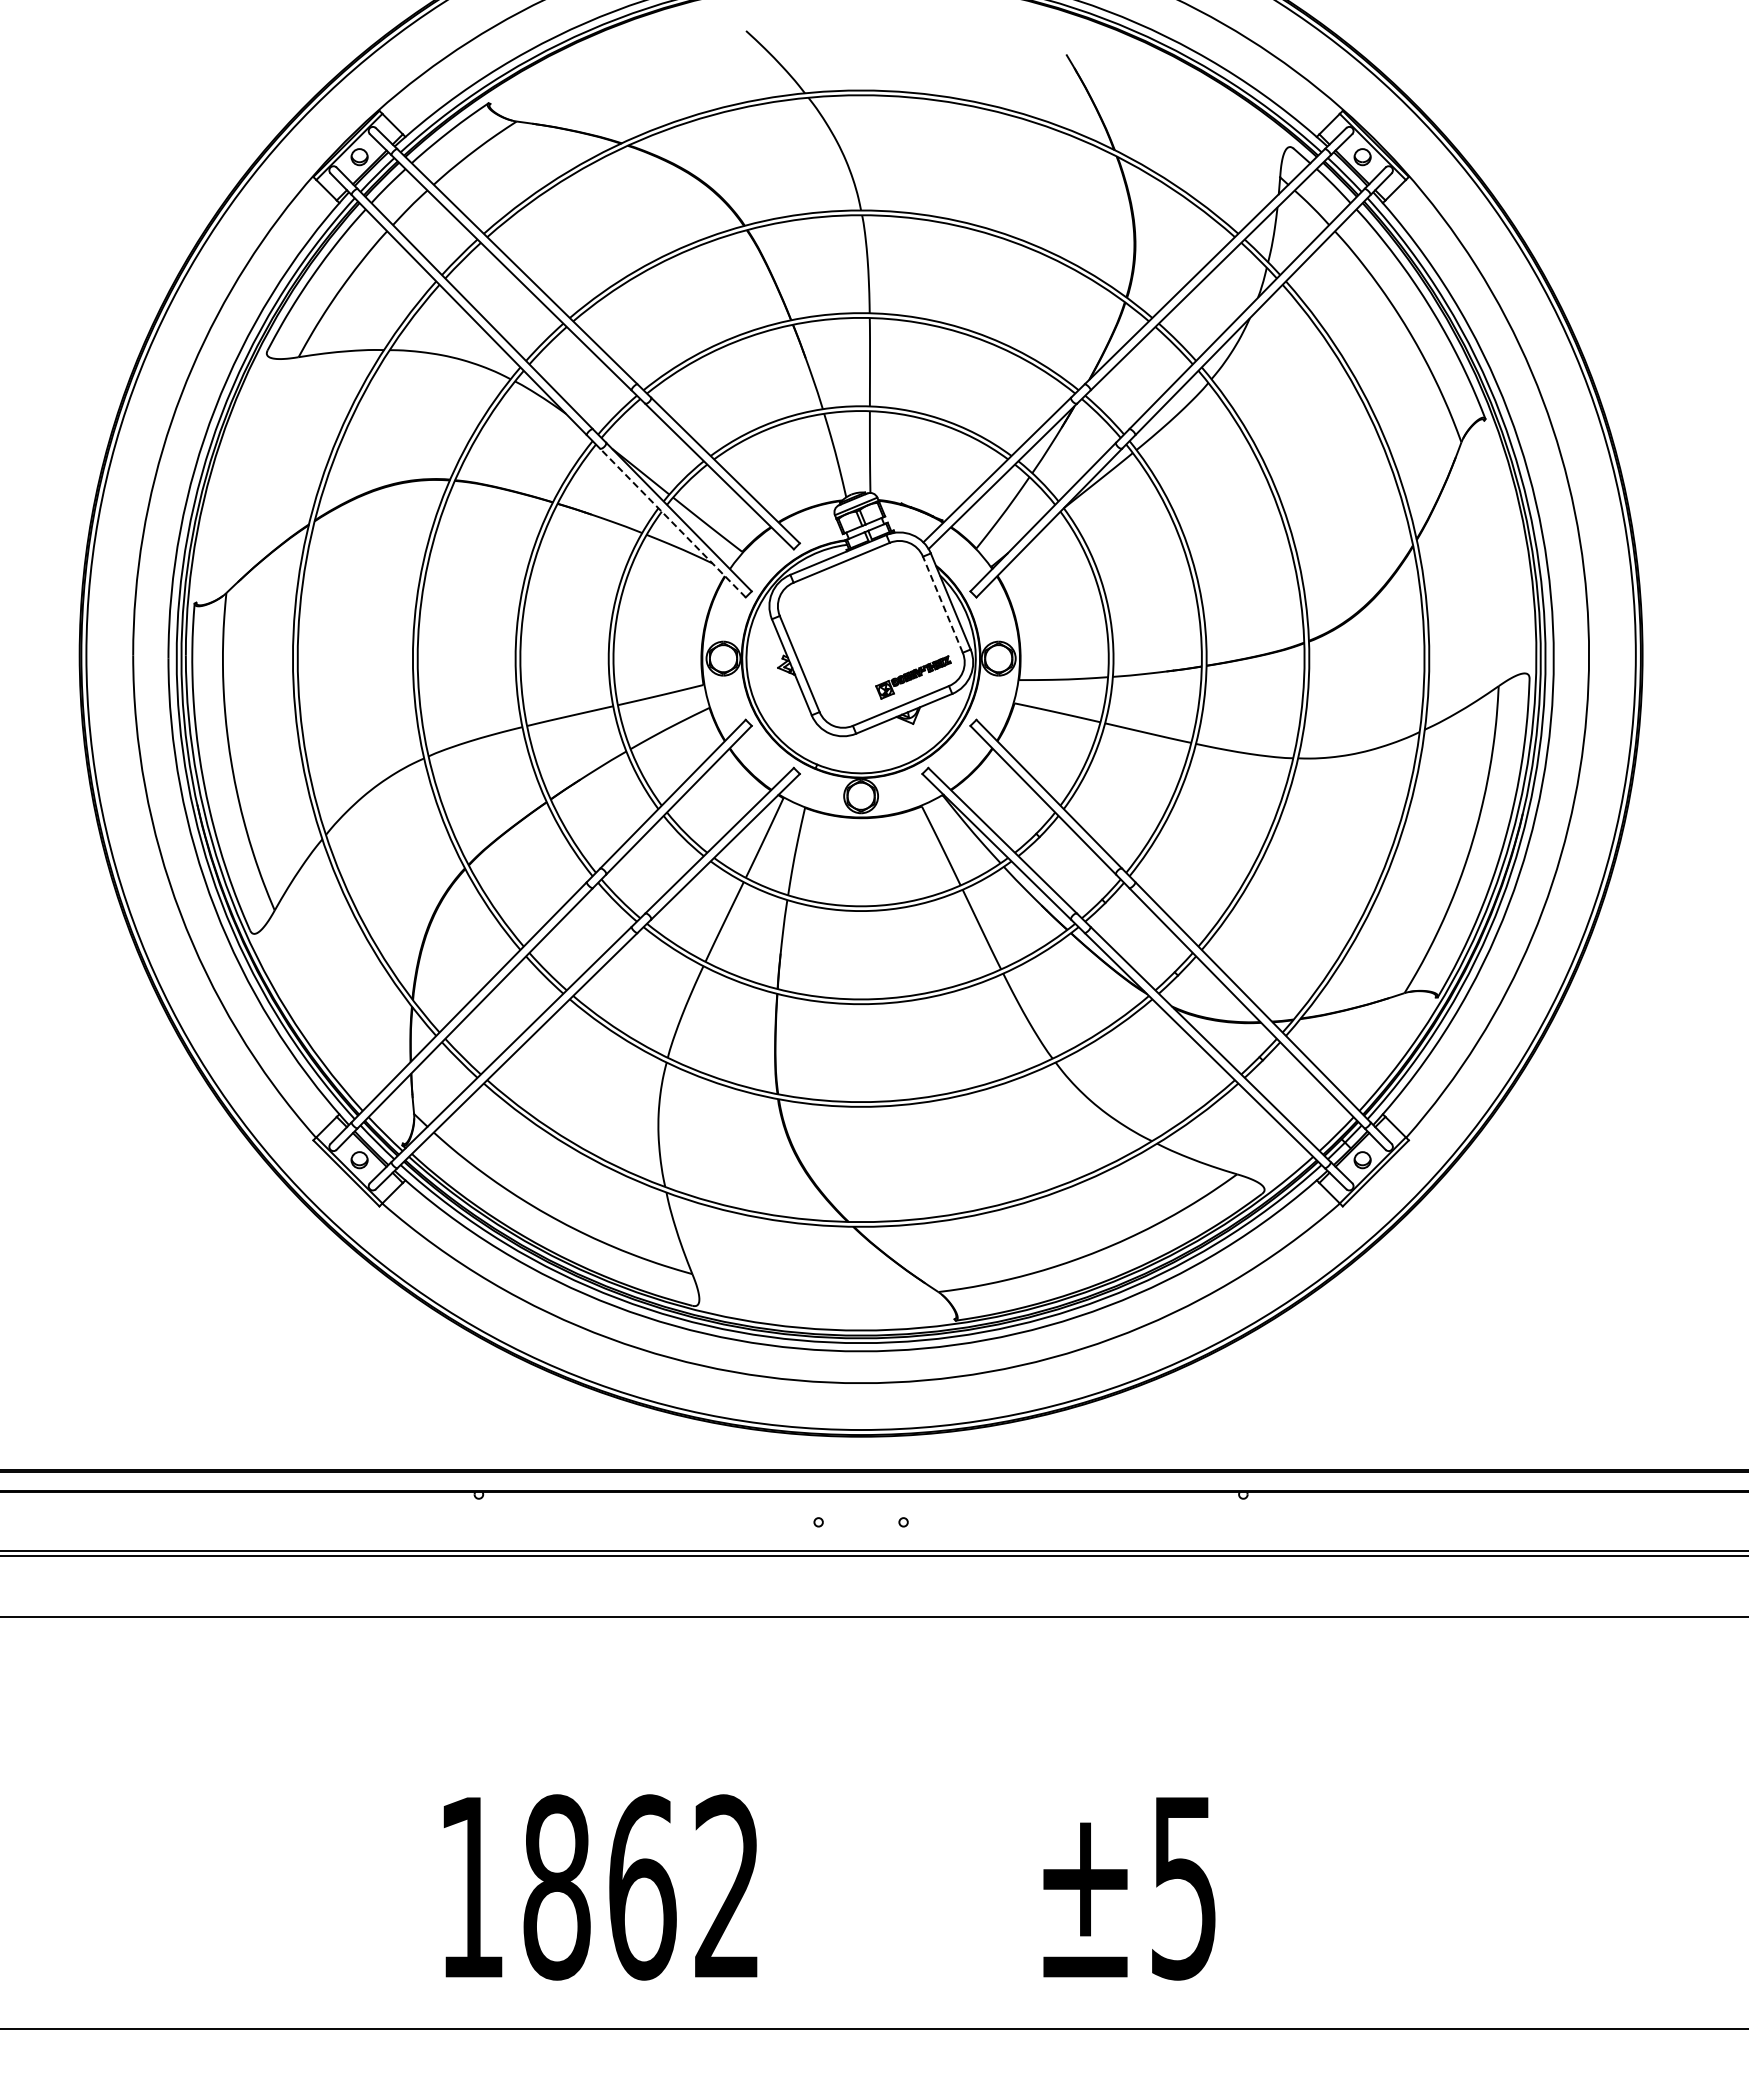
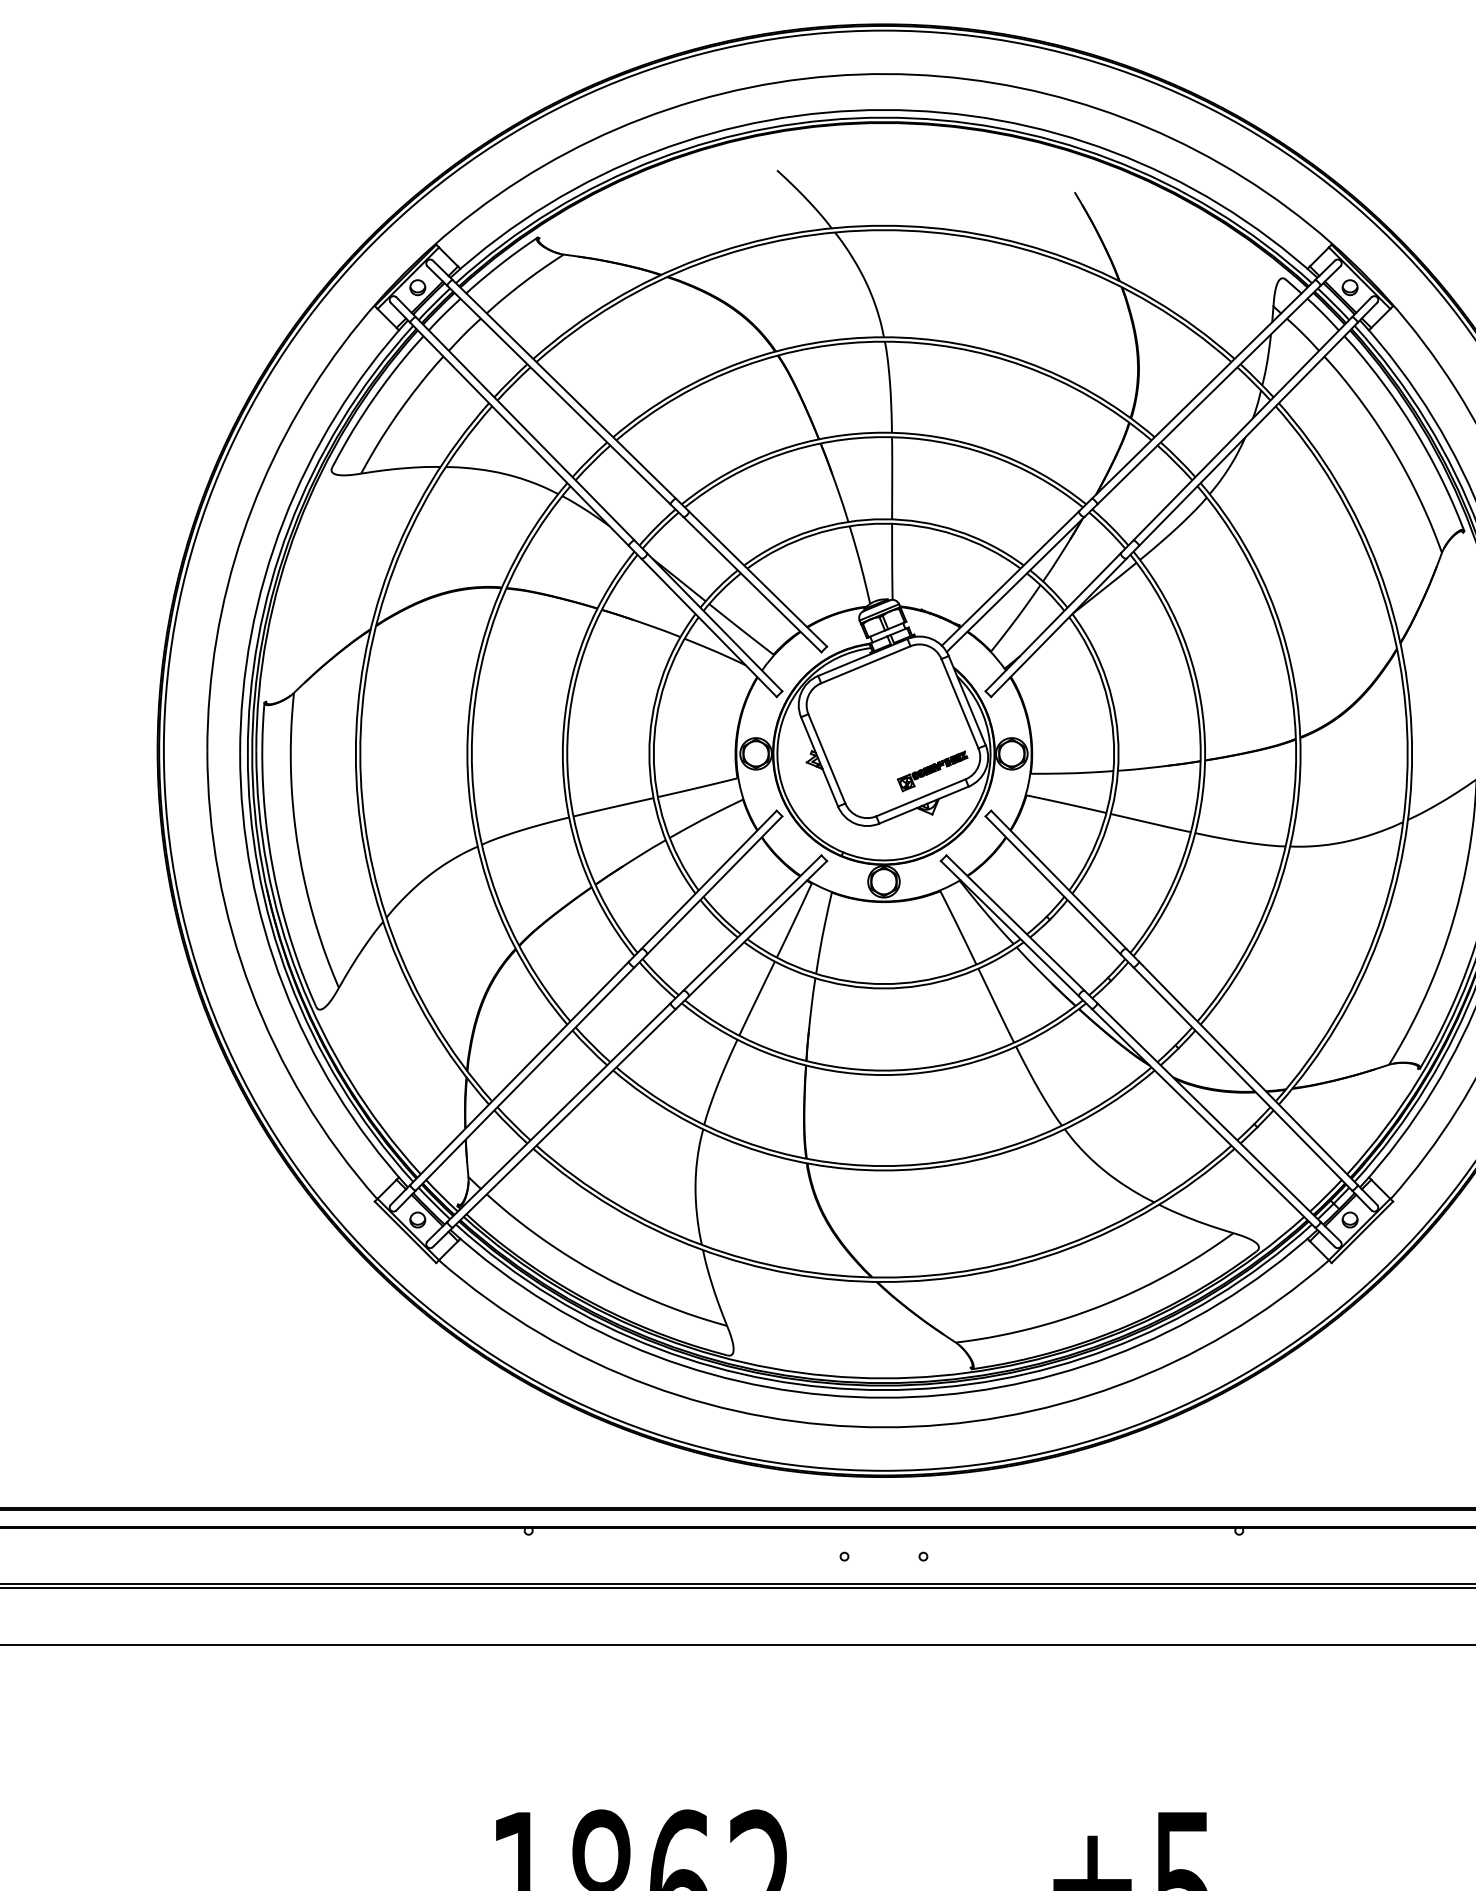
line: (672, 522) -> (708, 627), dashed -> solid
line: (942, 604) -> (959, 703), dashed -> solid

